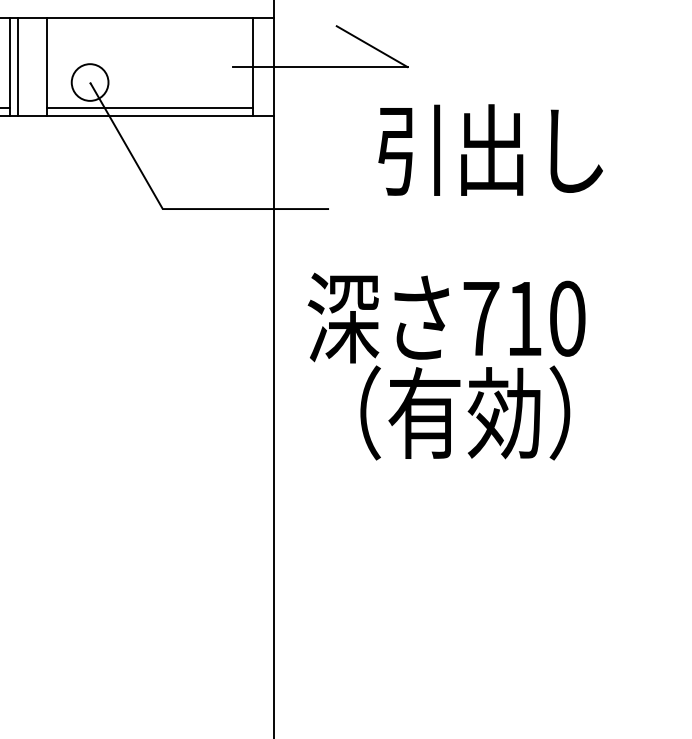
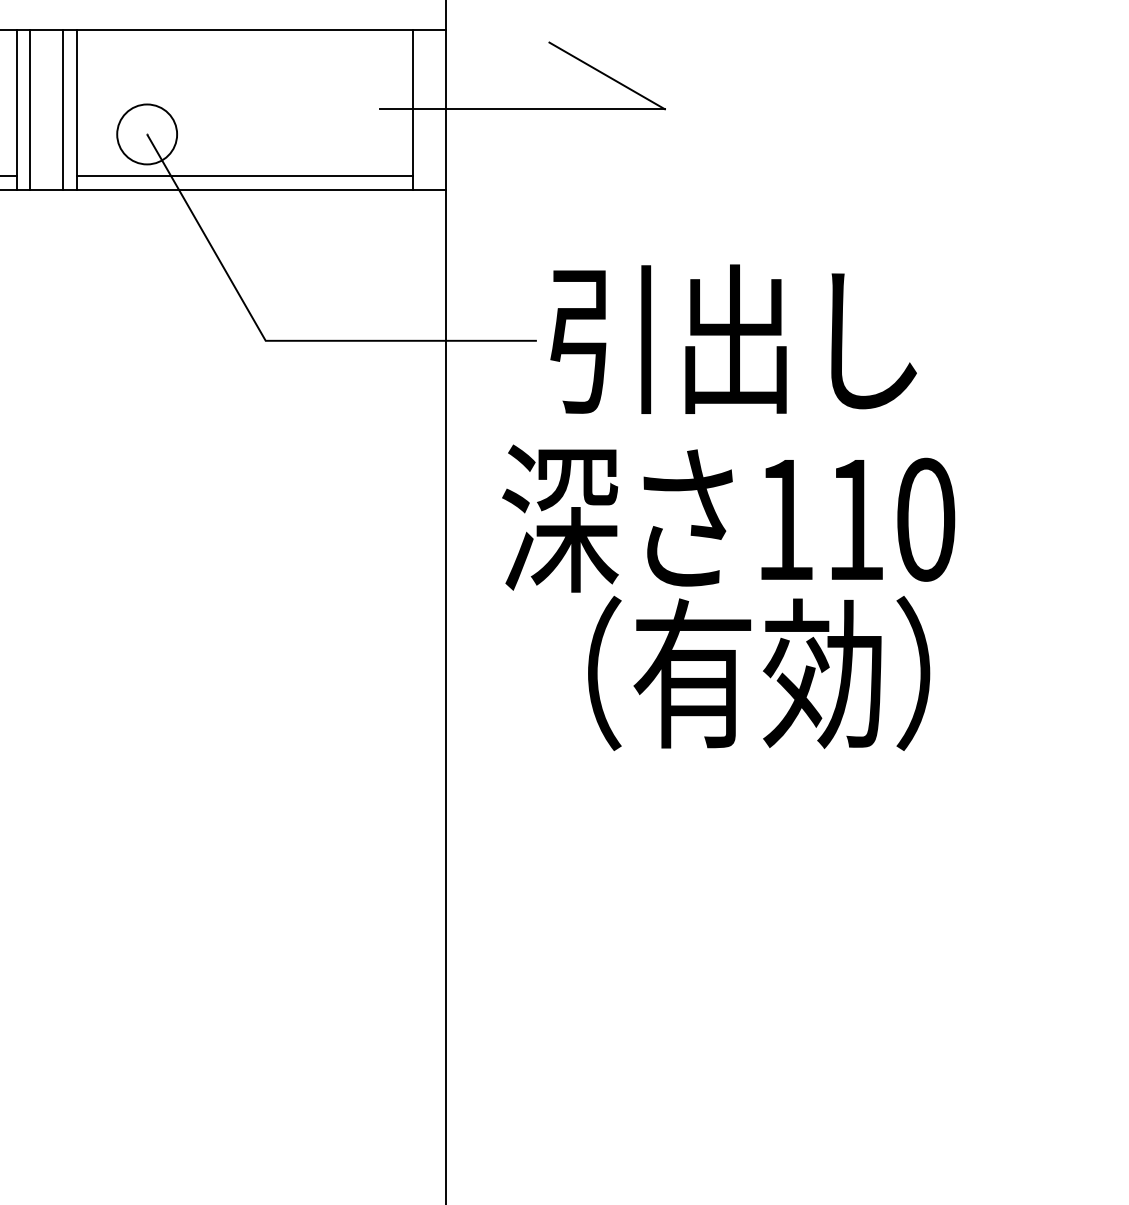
line: (38, 67) -> (62, 109), added
text: (490, 149) -> (733, 338), moved
text: (481, 318) -> (785, 519), 710 -> 110

